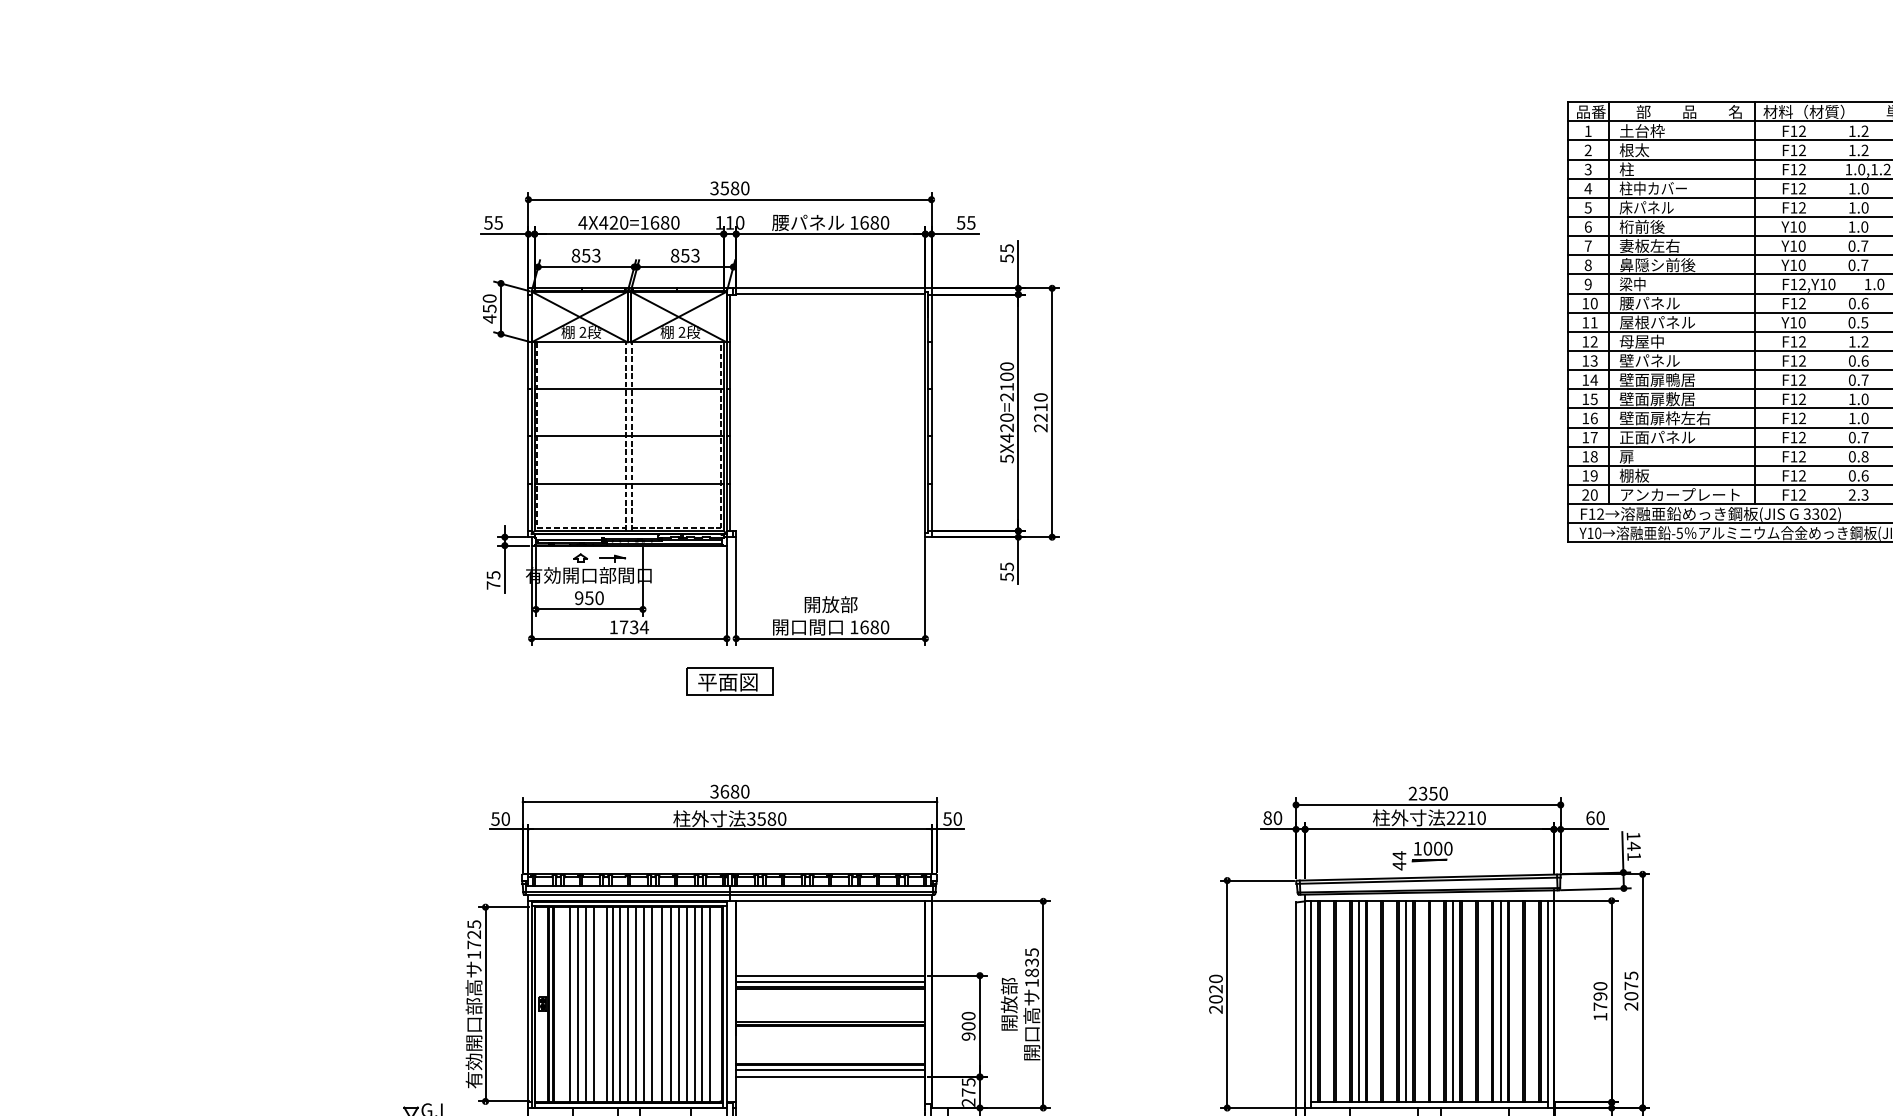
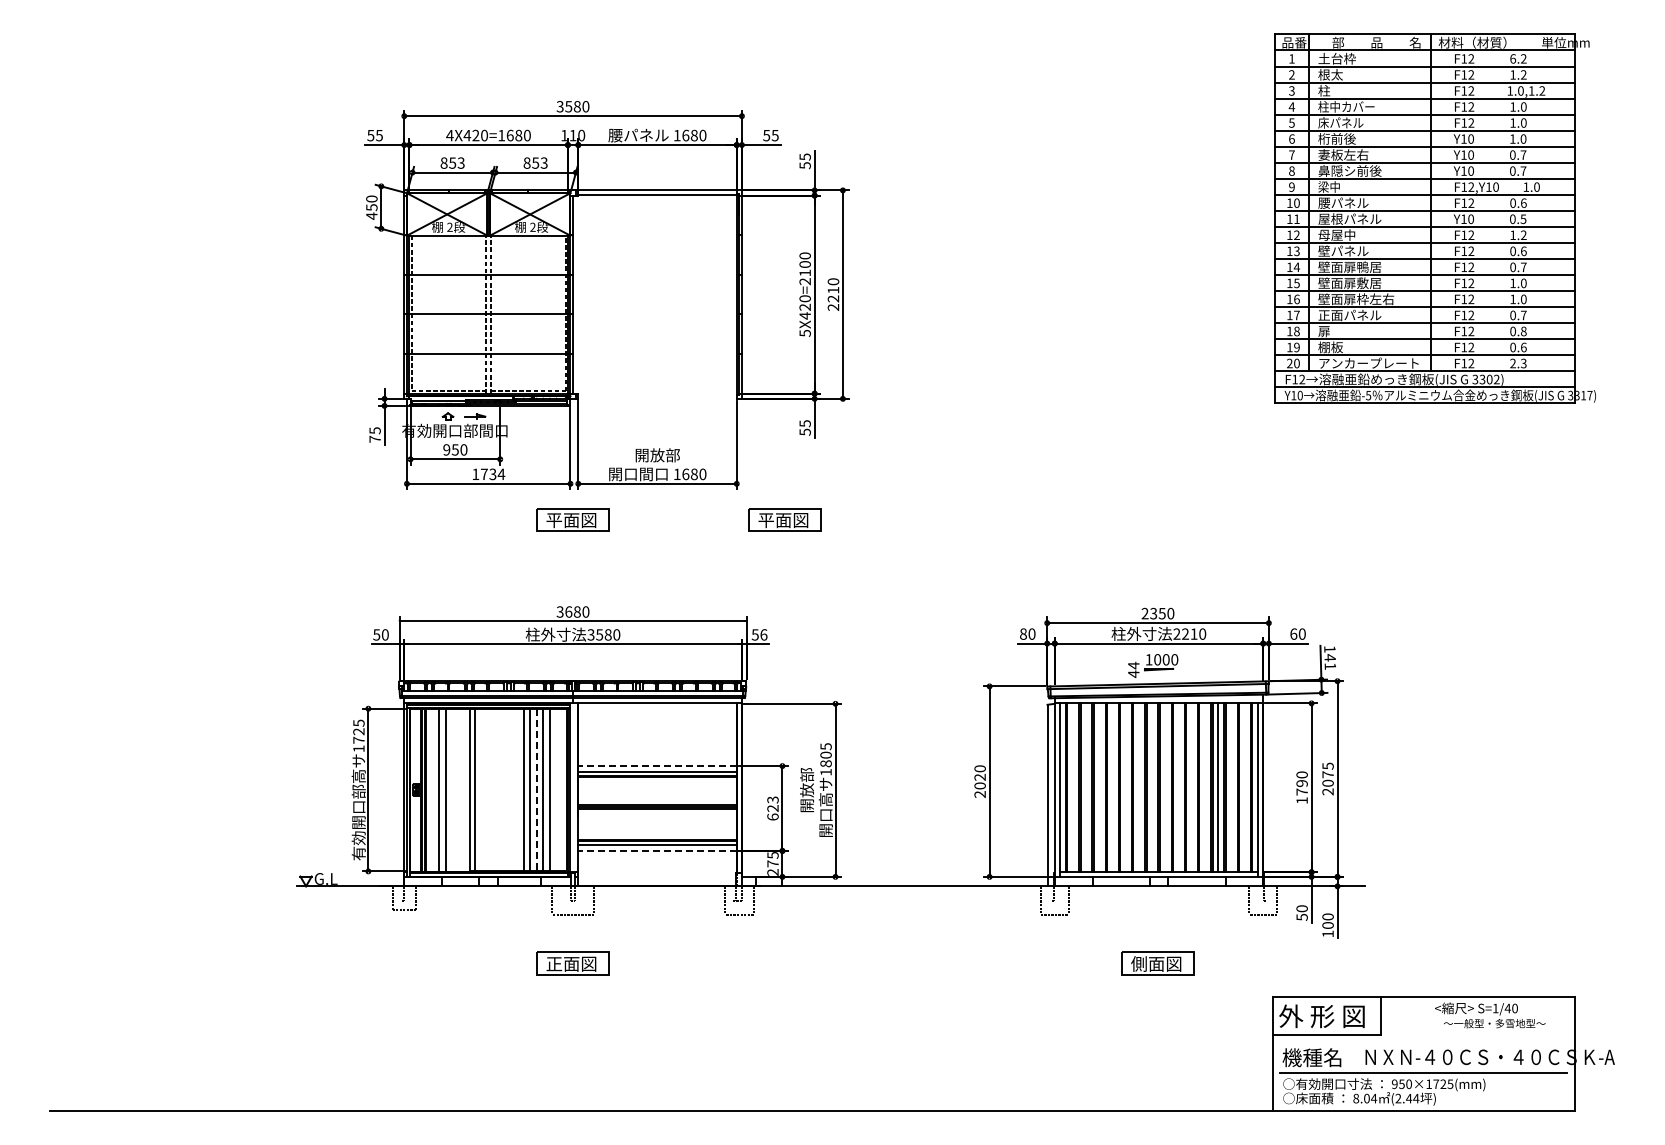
text: (1852, 130) -> (1513, 58), 1.2 -> 6.2
part: (982, 681) -> (784, 519), added
text: (957, 818) -> (763, 634), 50 -> 56
text: (1031, 961) -> (825, 754), 1835 -> 1805
line: (830, 976) -> (657, 766), solid -> dashed
line: (1358, 1001) -> (1099, 787), removed
line: (1406, 1001) -> (1139, 787), removed
line: (1452, 1001) -> (1178, 787), removed
line: (620, 1003) -> (481, 789), removed
line: (627, 1003) -> (487, 789), removed
line: (636, 1003) -> (494, 789), removed
line: (644, 1003) -> (501, 789), removed
line: (651, 1003) -> (507, 789), removed
line: (662, 1003) -> (516, 789), removed
line: (710, 1003) -> (556, 789), removed
line: (585, 1004) -> (452, 790), removed
line: (593, 1004) -> (458, 790), removed
line: (686, 1004) -> (536, 790), solid -> dashed
text: (968, 1026) -> (772, 808), 900 -> 623
line: (830, 1076) -> (657, 850), solid -> dashed

